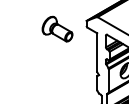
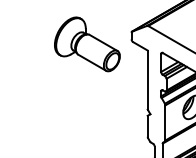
part: (57, 28) -> (87, 43), size x1.43

